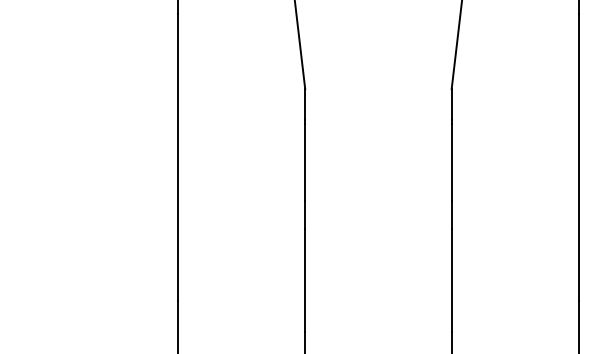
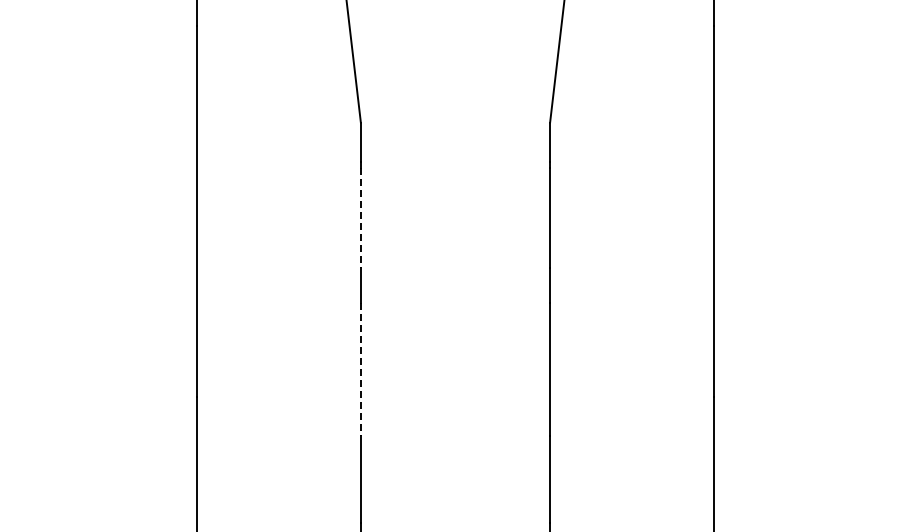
line: (304, 163) -> (360, 218), solid -> dashed
line: (304, 280) -> (360, 370), solid -> dashed

